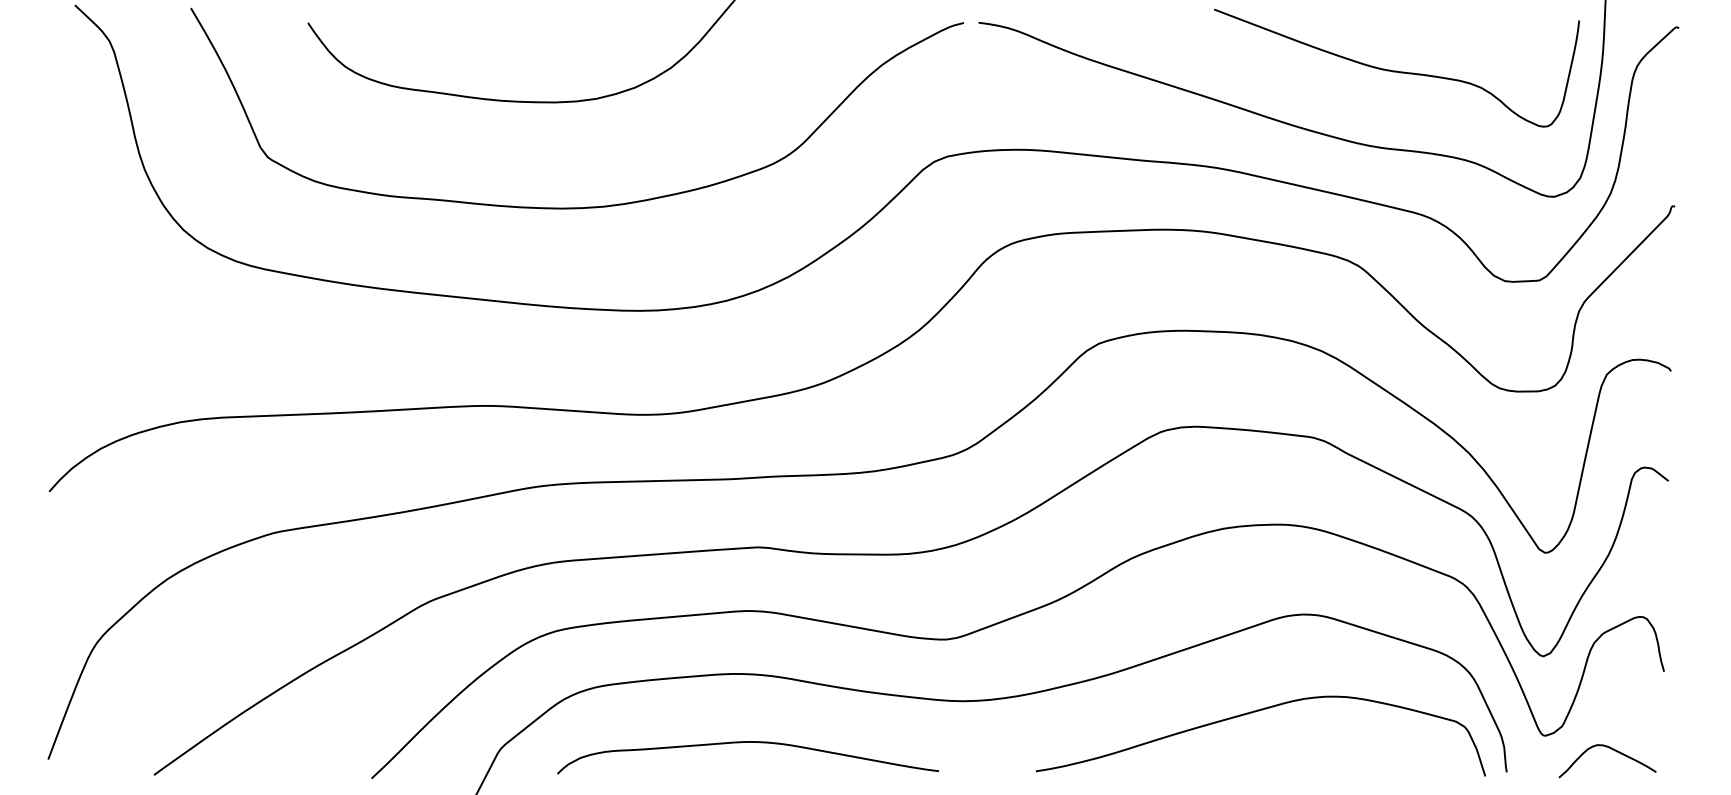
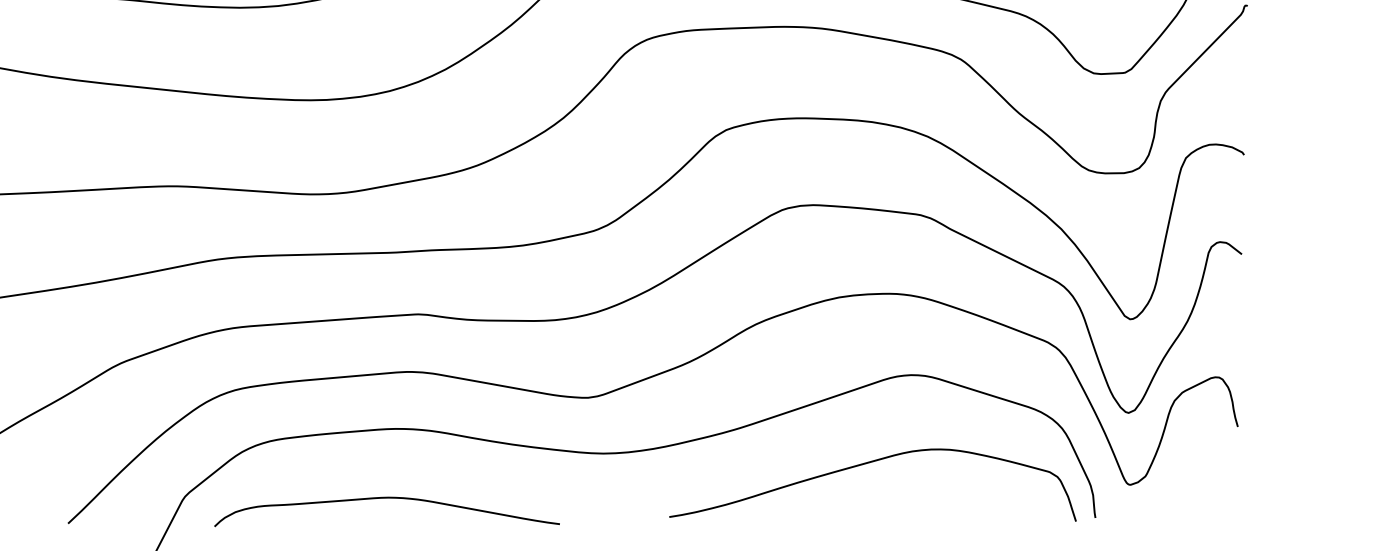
curve: (748, 742) -> (387, 498), moved
curve: (1613, 750) -> (1192, 498), removed

